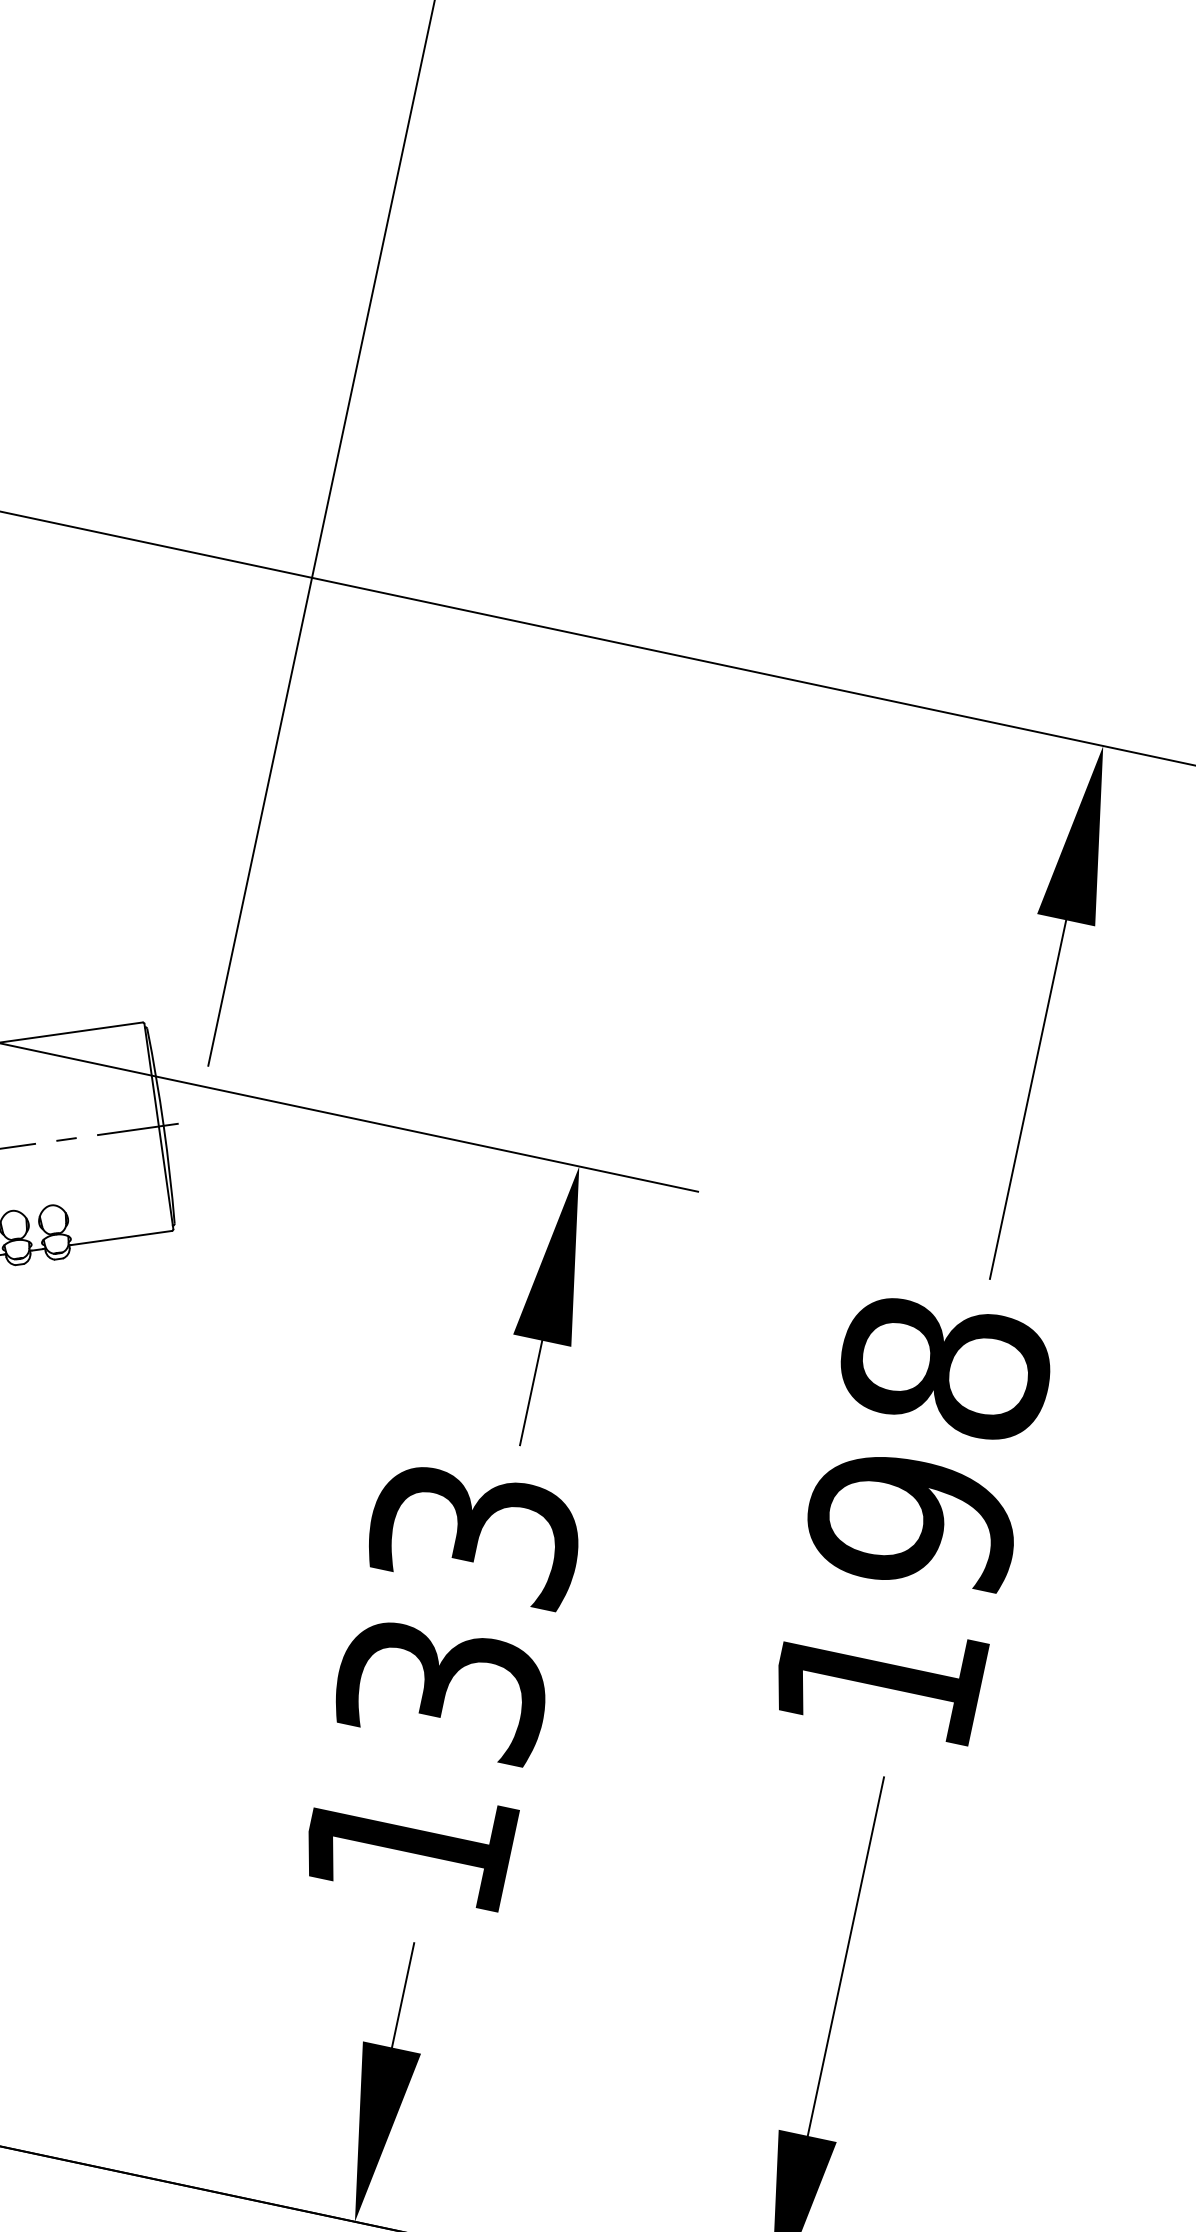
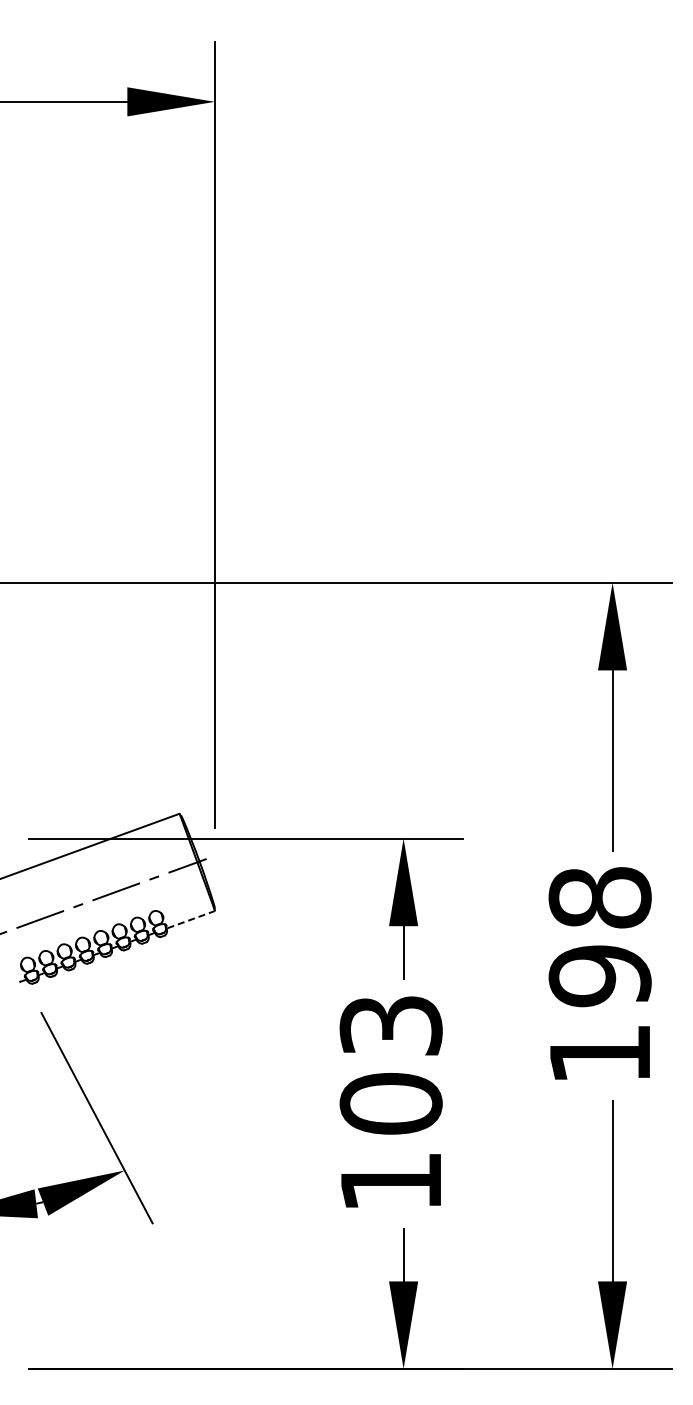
line: (121, 1237) -> (190, 919), solid -> dashed
text: (441, 1687) -> (390, 1103), 133 -> 103

